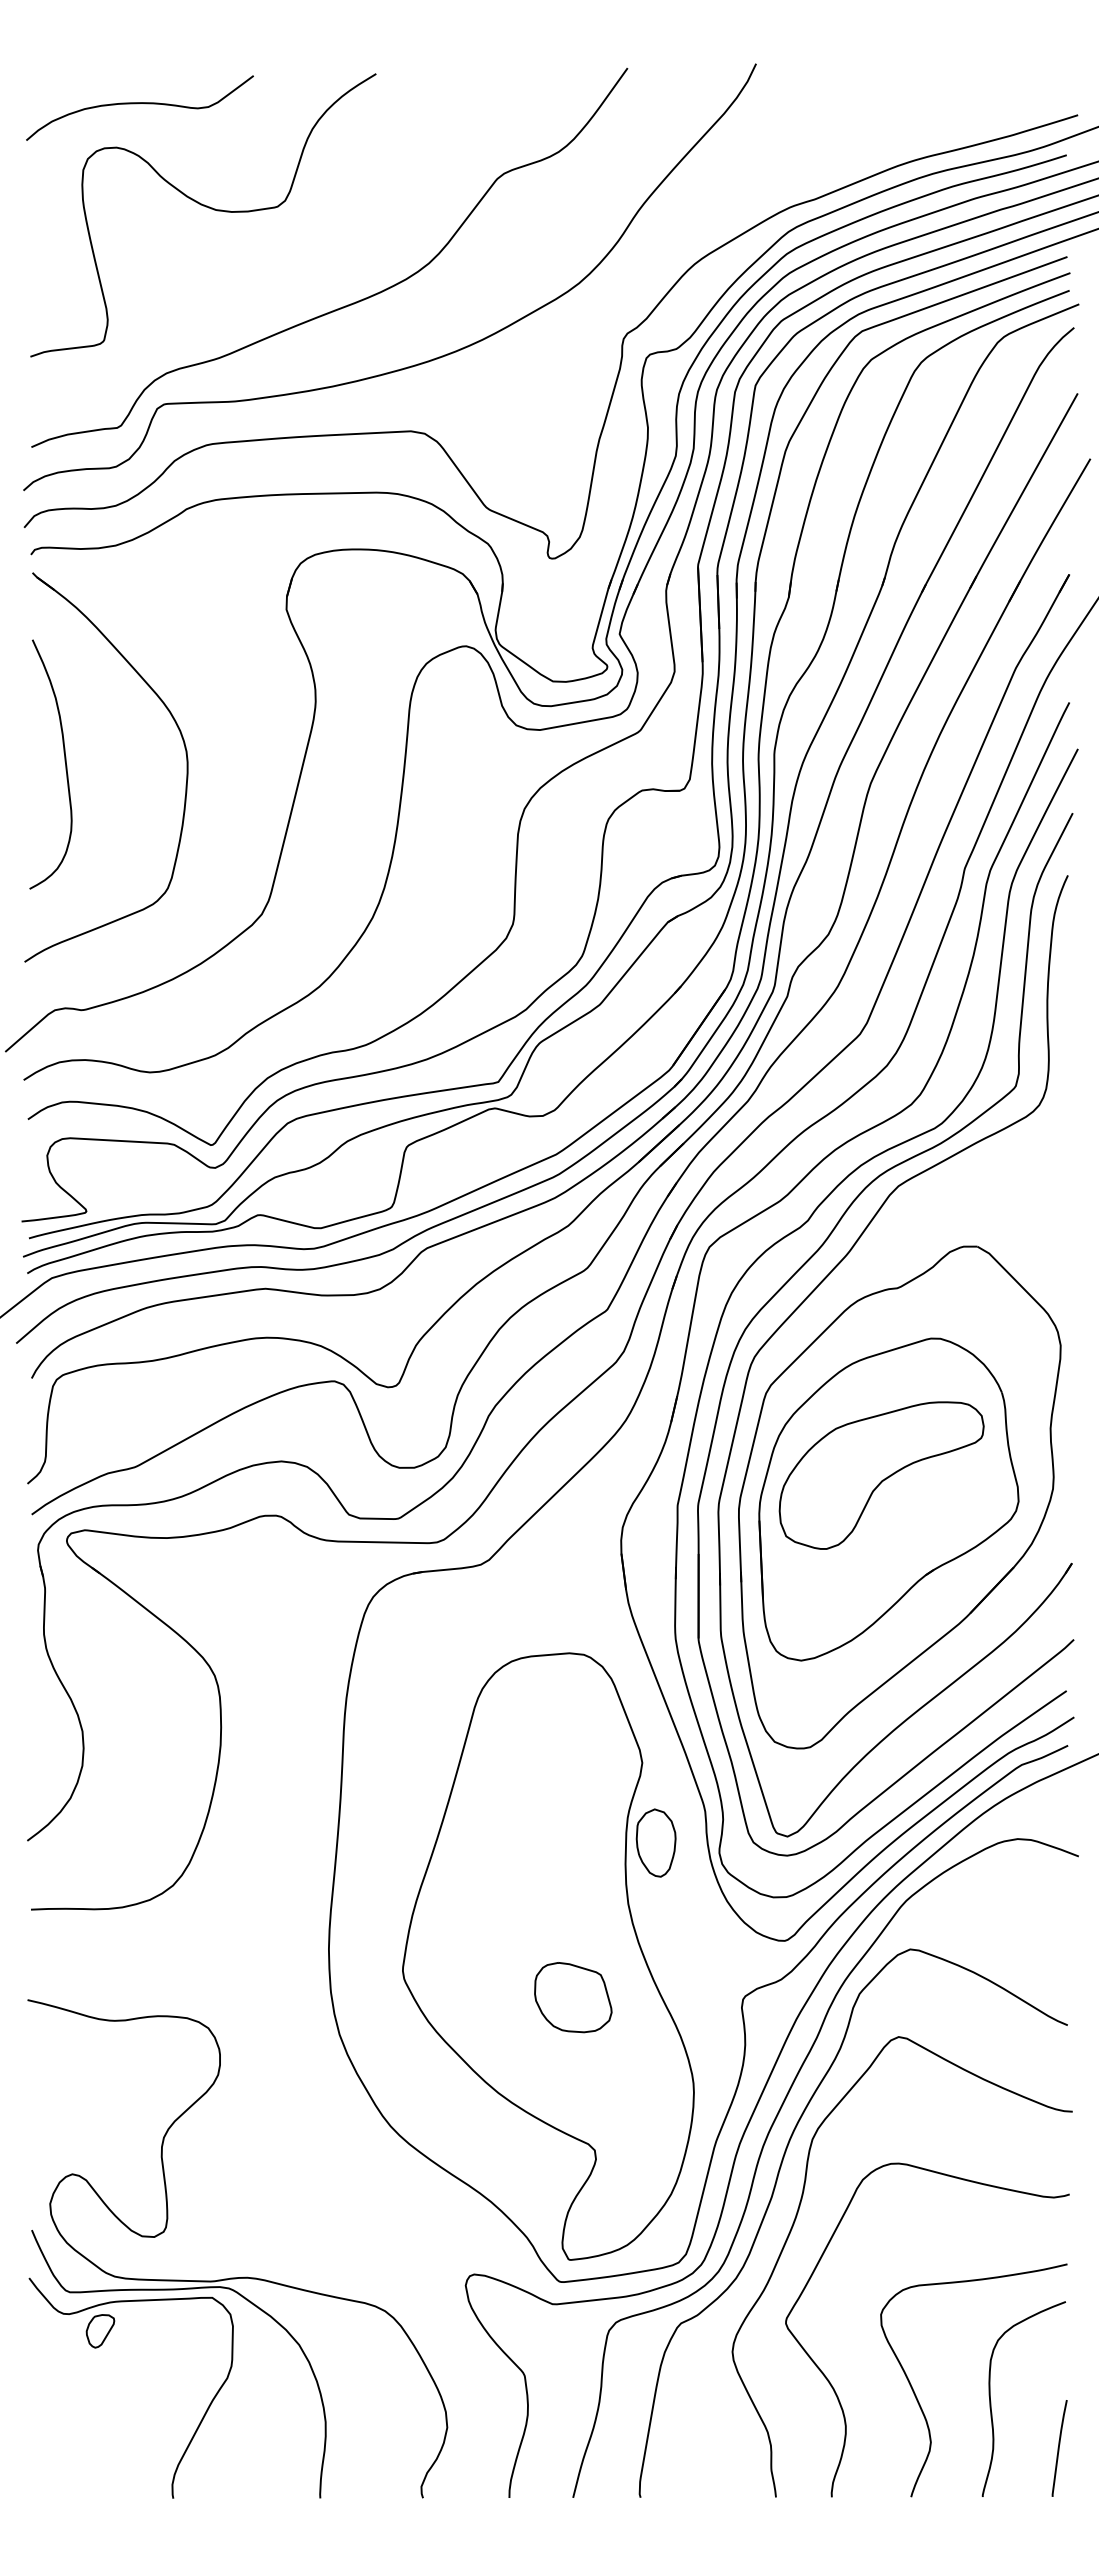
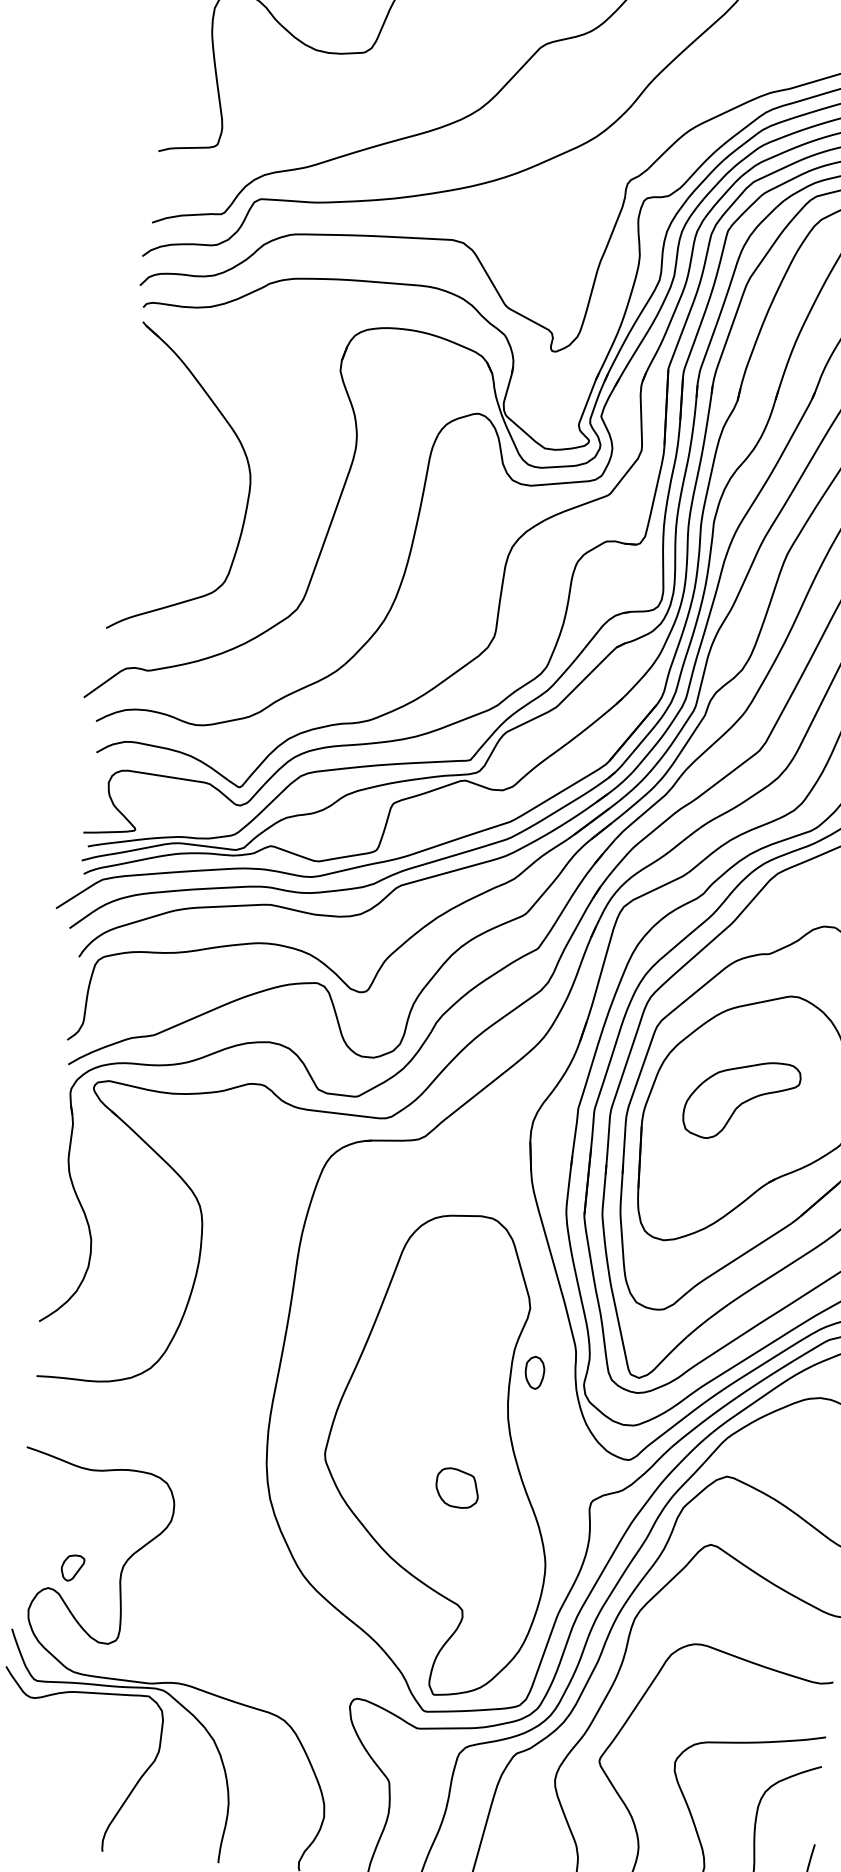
curve: (64, 761) -> (153, 473), removed
part: (881, 1475) -> (741, 1100), size x0.7
part: (655, 1842) -> (534, 1372), size x0.6
part: (573, 1997) -> (457, 1488), size x0.7
part: (100, 2331) -> (72, 1568), moved

